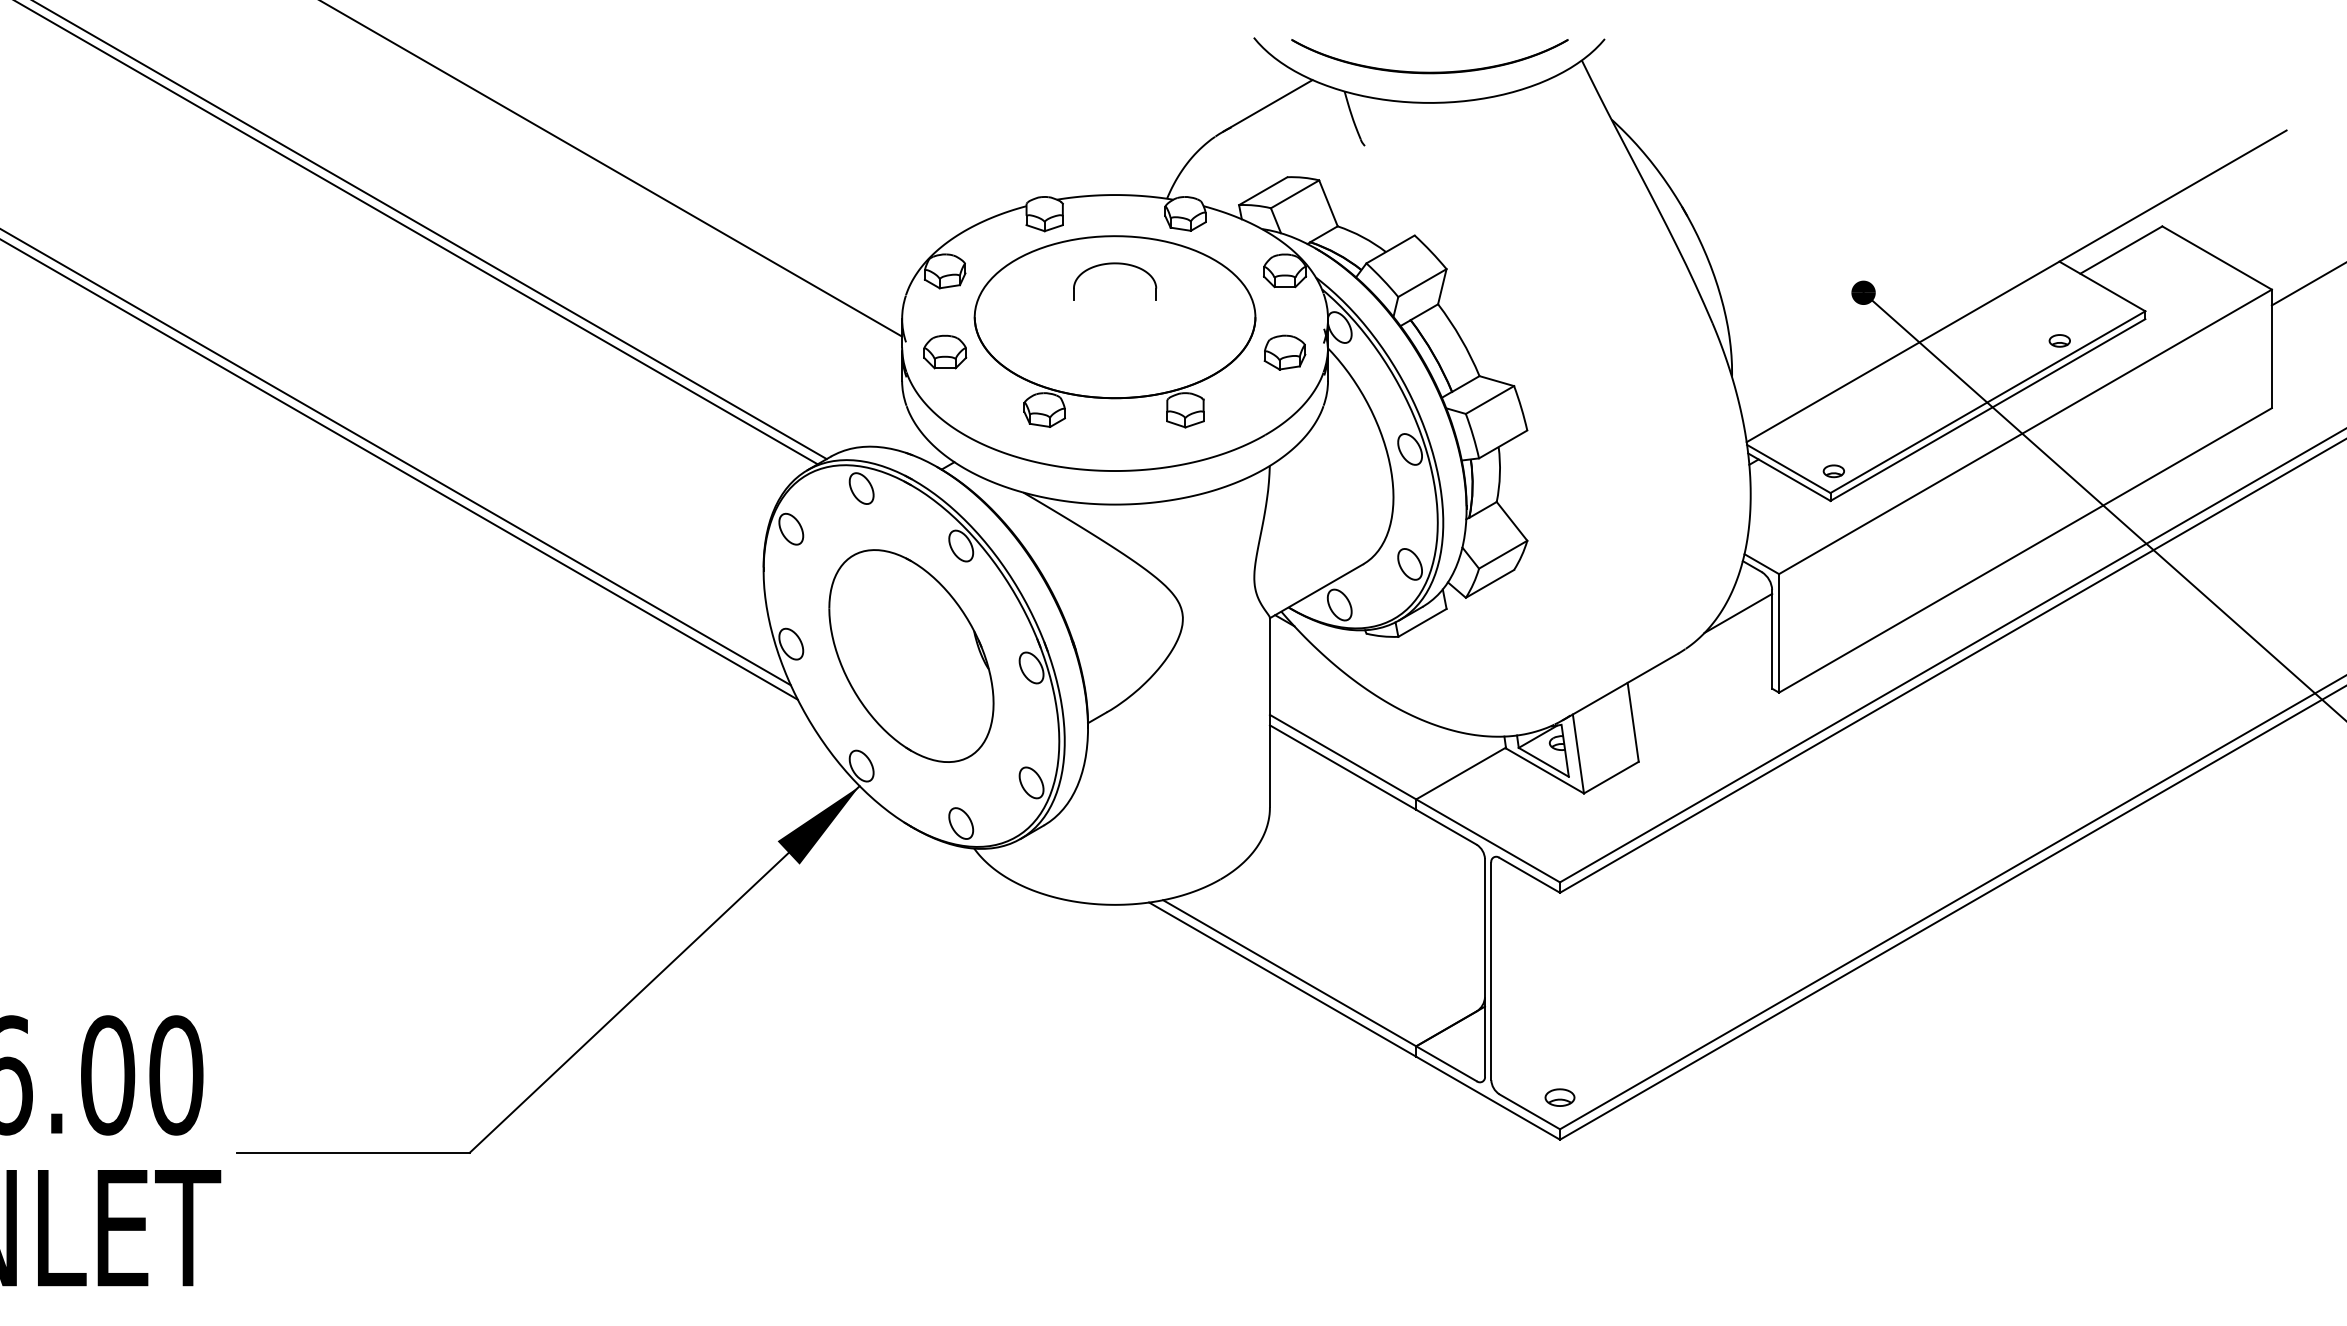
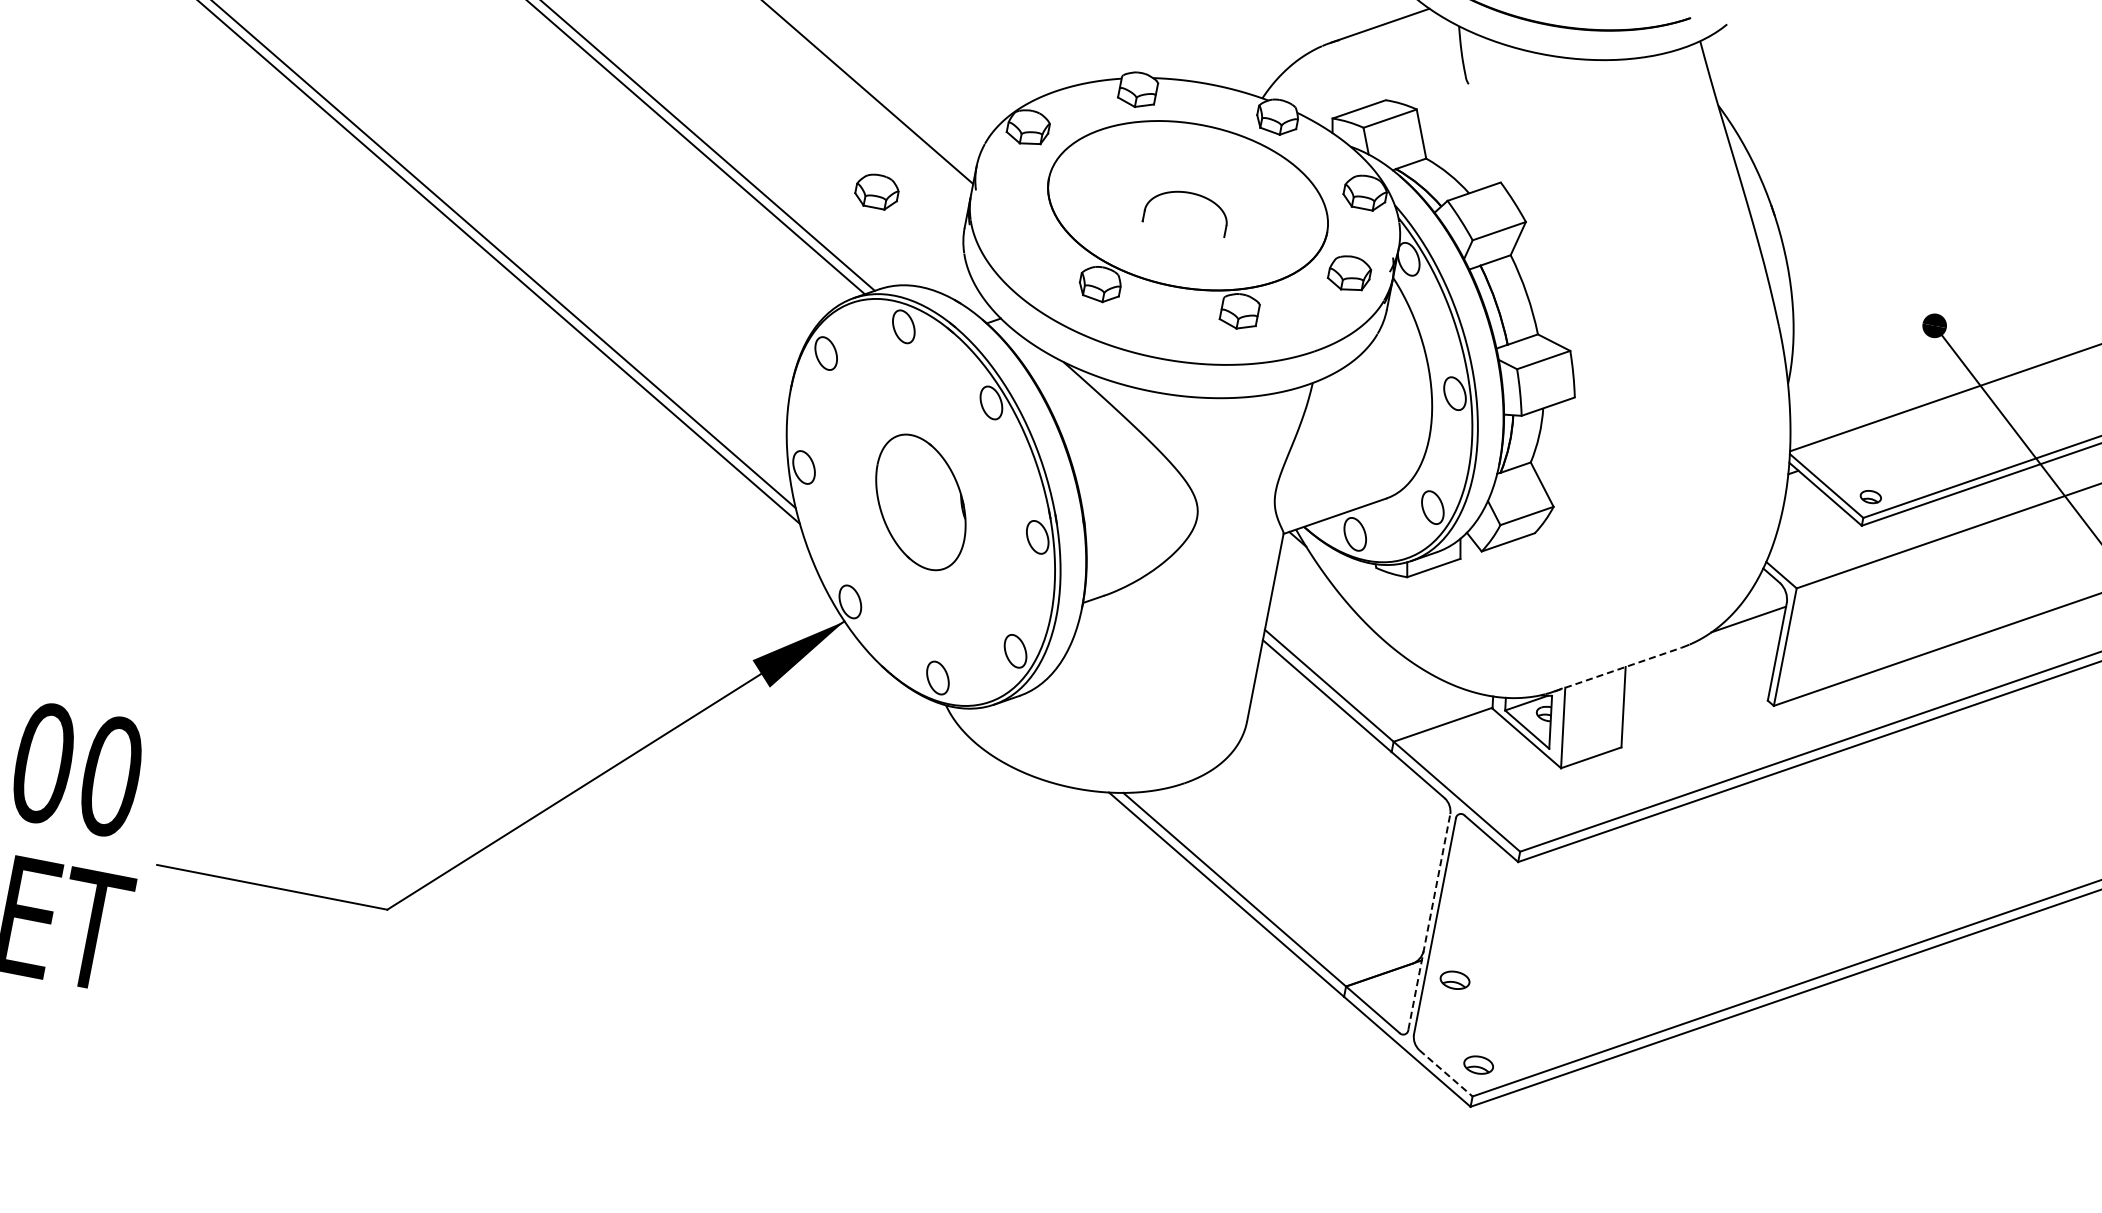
part: (1115, 264) -> (1190, 194), moved
part: (945, 351) -> (877, 190), moved
part: (911, 655) -> (921, 501), size x0.6
line: (1621, 686) -> (1618, 669), solid -> dashed
line: (1484, 967) -> (1428, 921), solid -> dashed
part: (1520, 1019) -> (1454, 980), added
line: (1529, 1111) -> (1445, 1072), solid -> dashed

